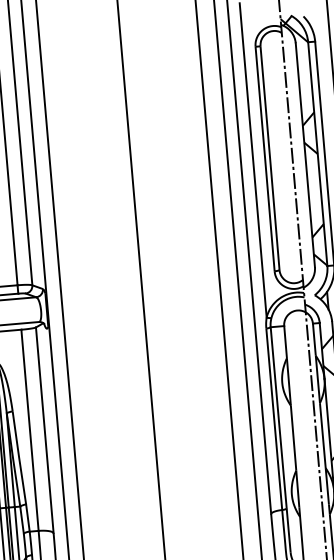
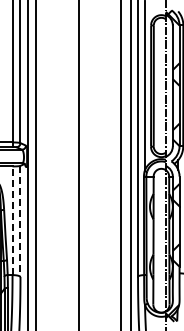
line: (29, 429) -> (12, 220), solid -> dashed
line: (44, 430) -> (20, 221), solid -> dashed

